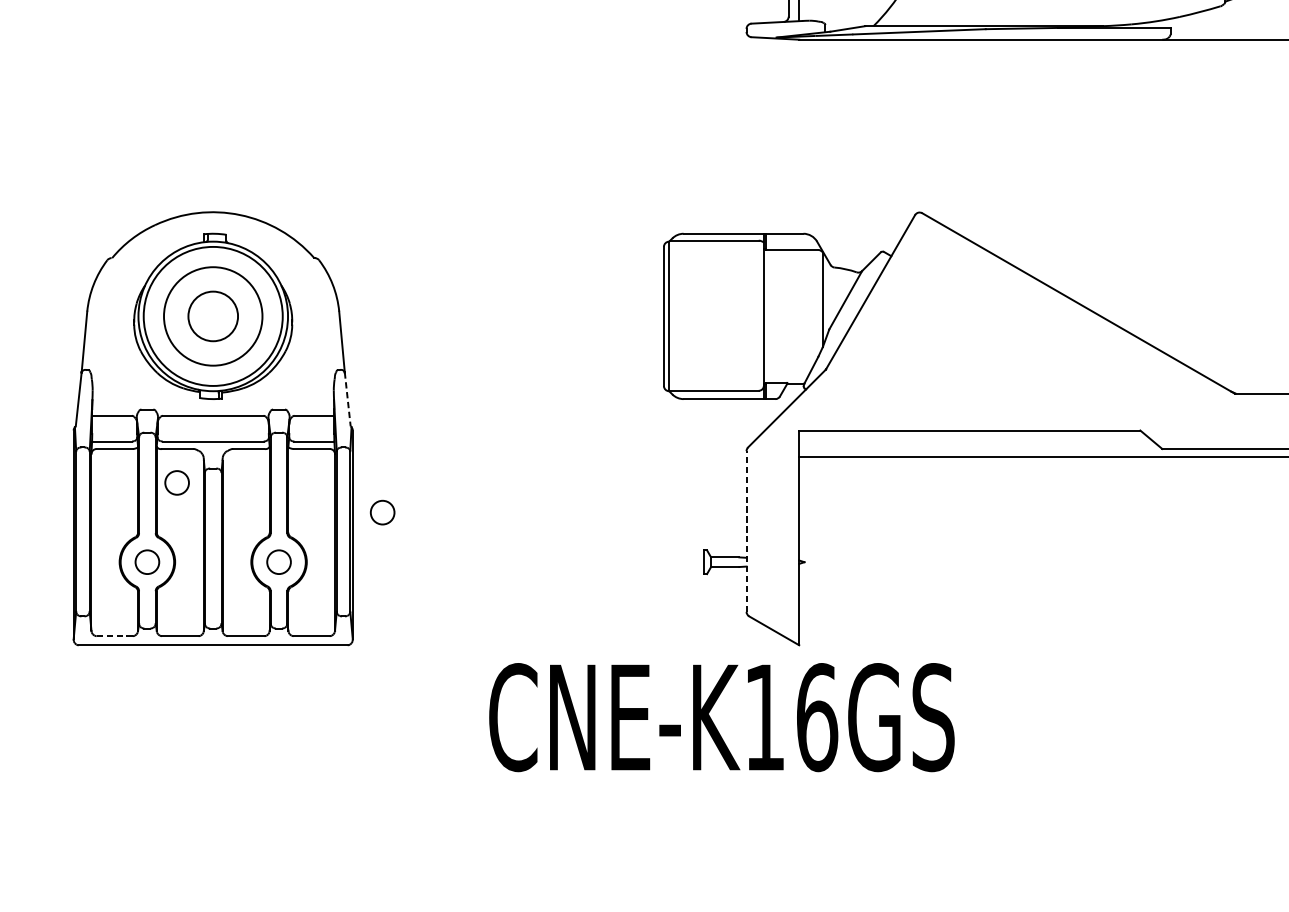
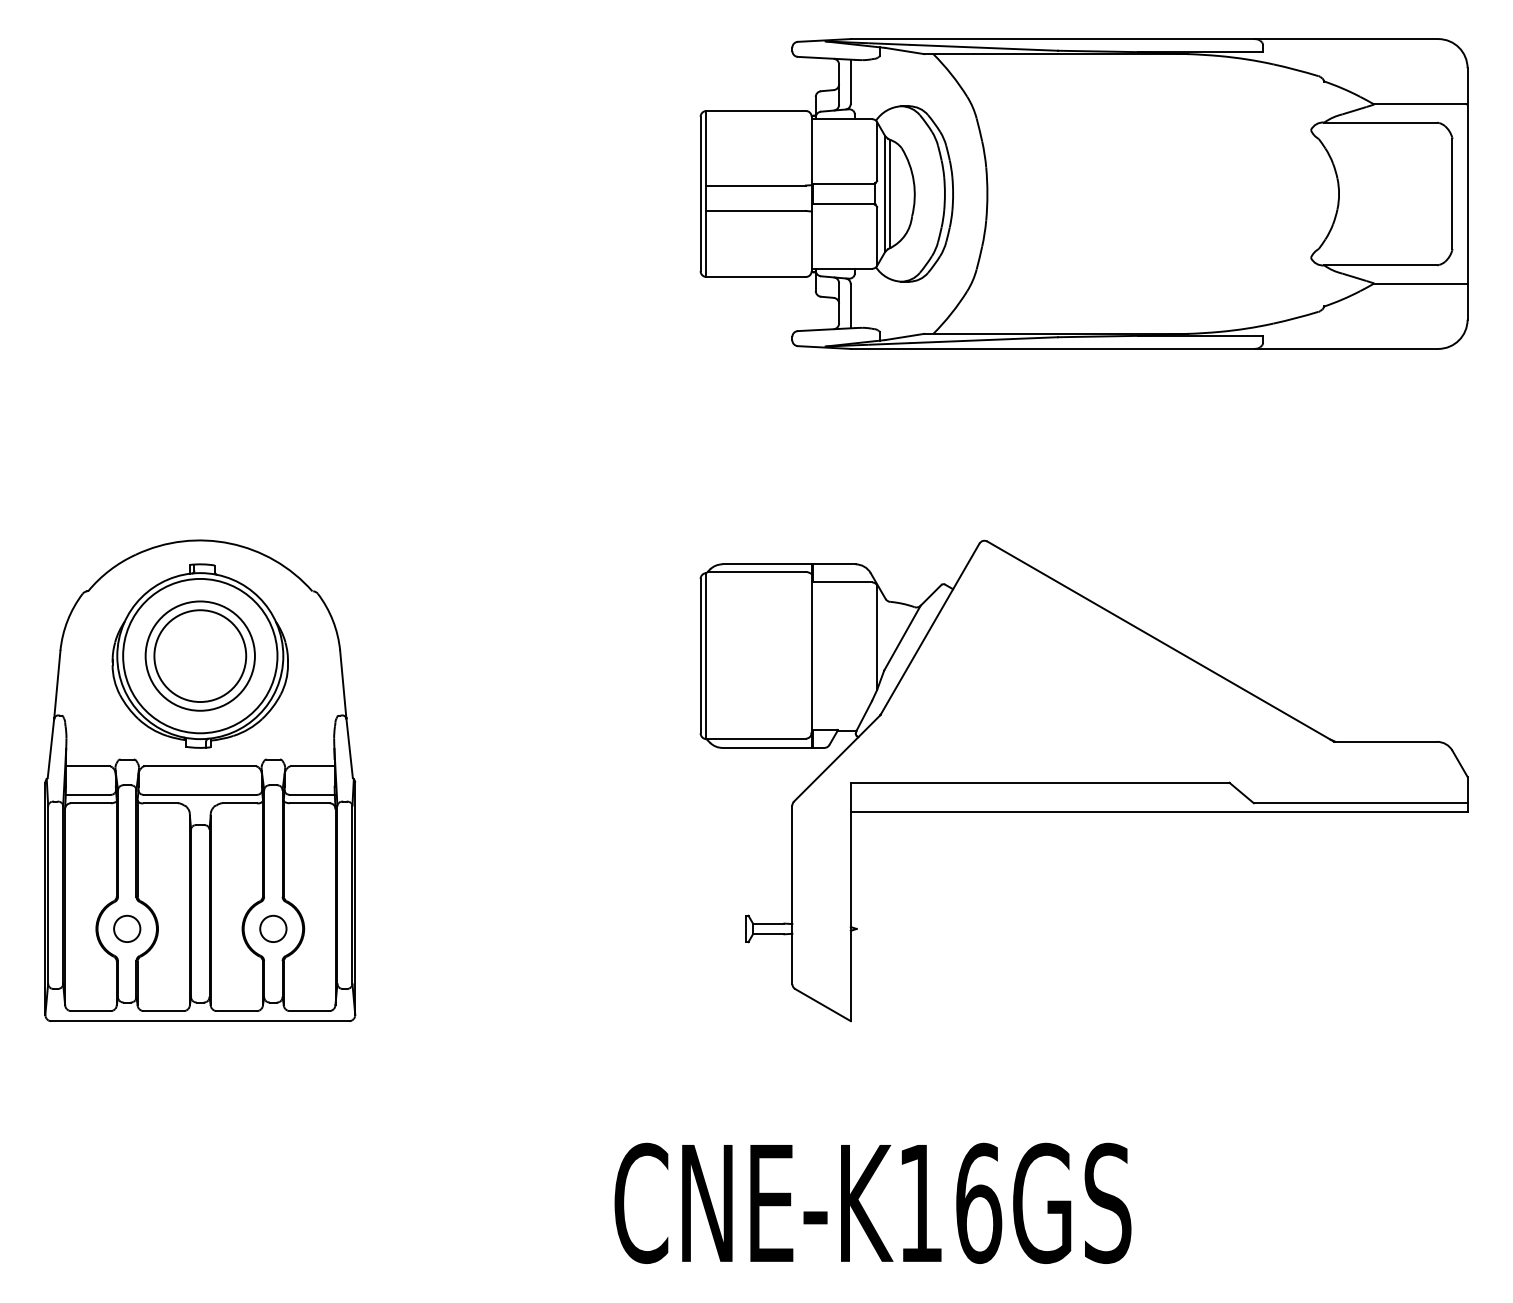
circle: (213, 316) -> (200, 656), size x1.67
line: (347, 399) -> (349, 748), dashed -> solid
circle: (177, 482) -> (160, 840), removed
circle: (382, 512) -> (388, 873), removed
line: (746, 531) -> (792, 894), dashed -> solid
line: (115, 636) -> (91, 1011), dashed -> solid
text: (721, 716) -> (872, 1202), moved

